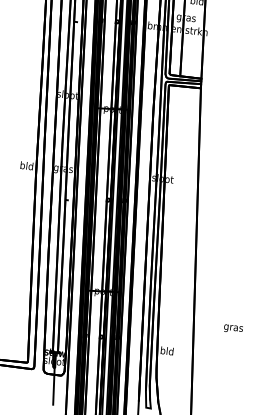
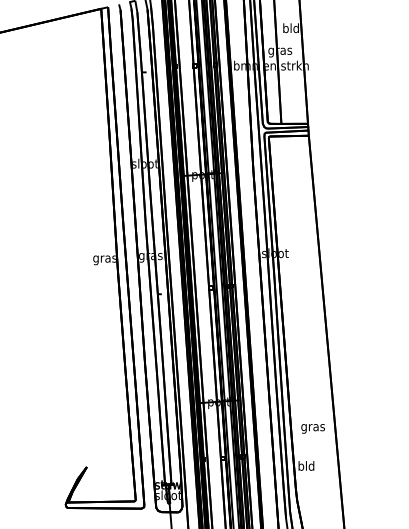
text: (26, 167) -> (104, 259), bld -> gras
text: (232, 328) -> (312, 428), moved

